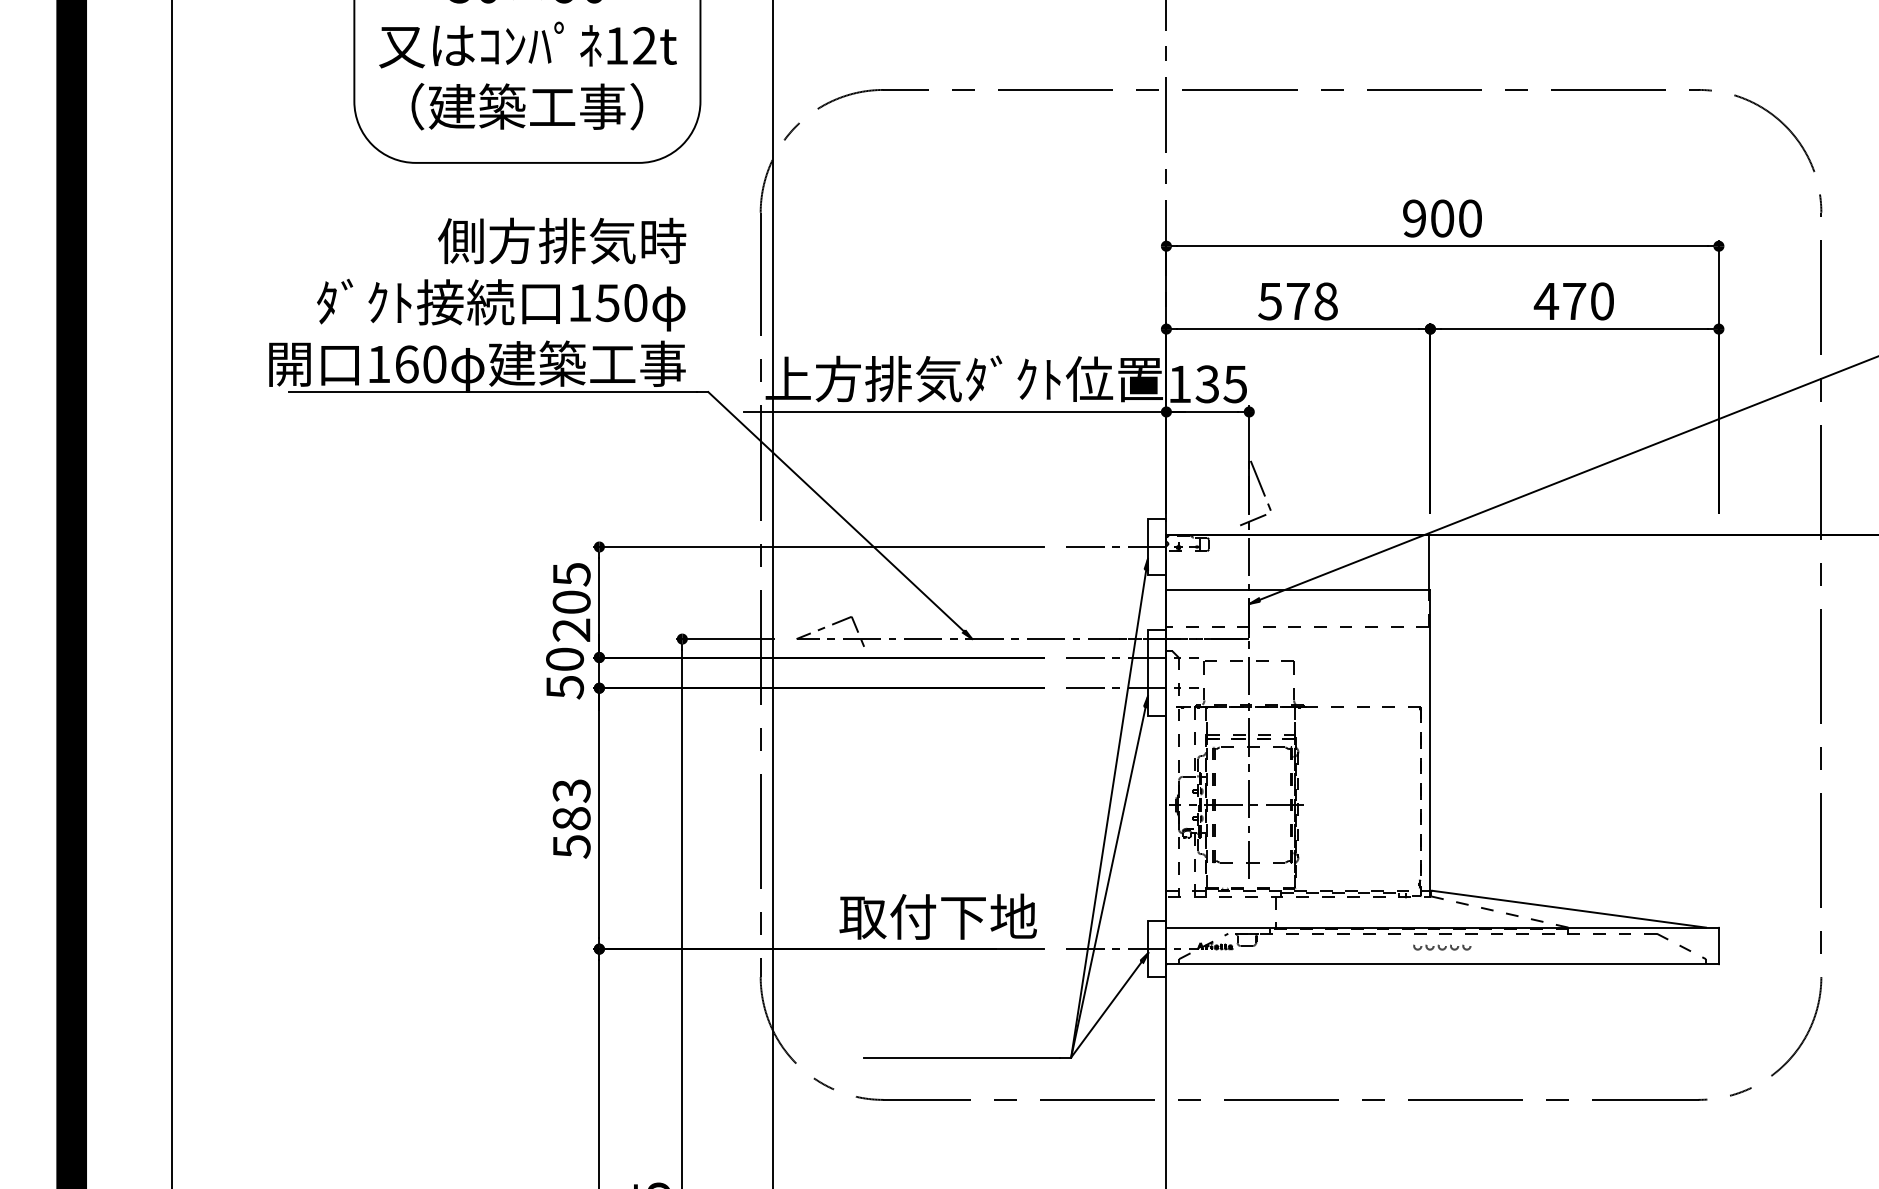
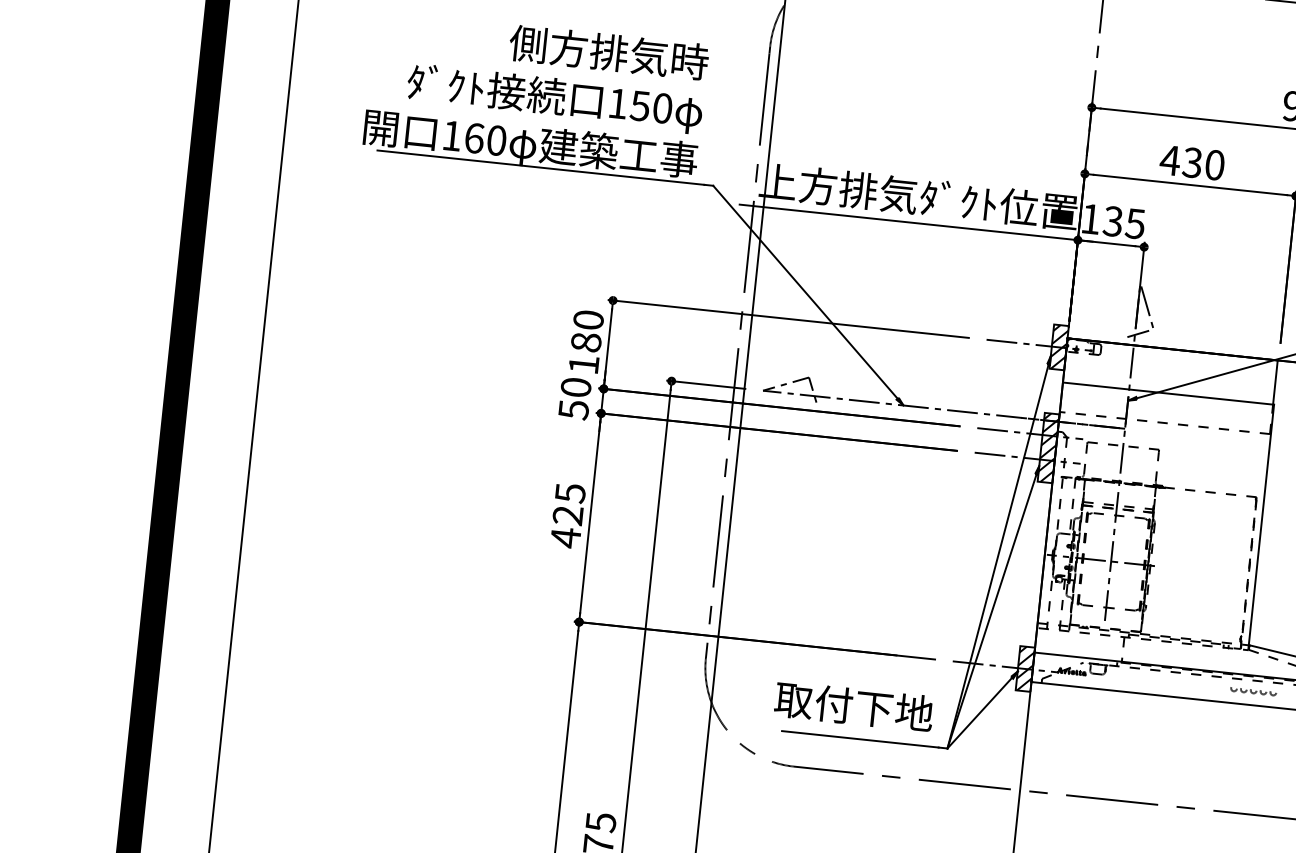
text: (1297, 301) -> (1192, 162), 578 -> 430
hatch: (1156, 546) -> (1058, 346), added
text: (571, 602) -> (586, 342), 205 -> 180
hatch: (1156, 672) -> (1048, 447), added
text: (571, 819) -> (567, 516), 583 -> 425
text: (937, 916) -> (853, 706), moved
hatch: (1156, 948) -> (1024, 668), added

